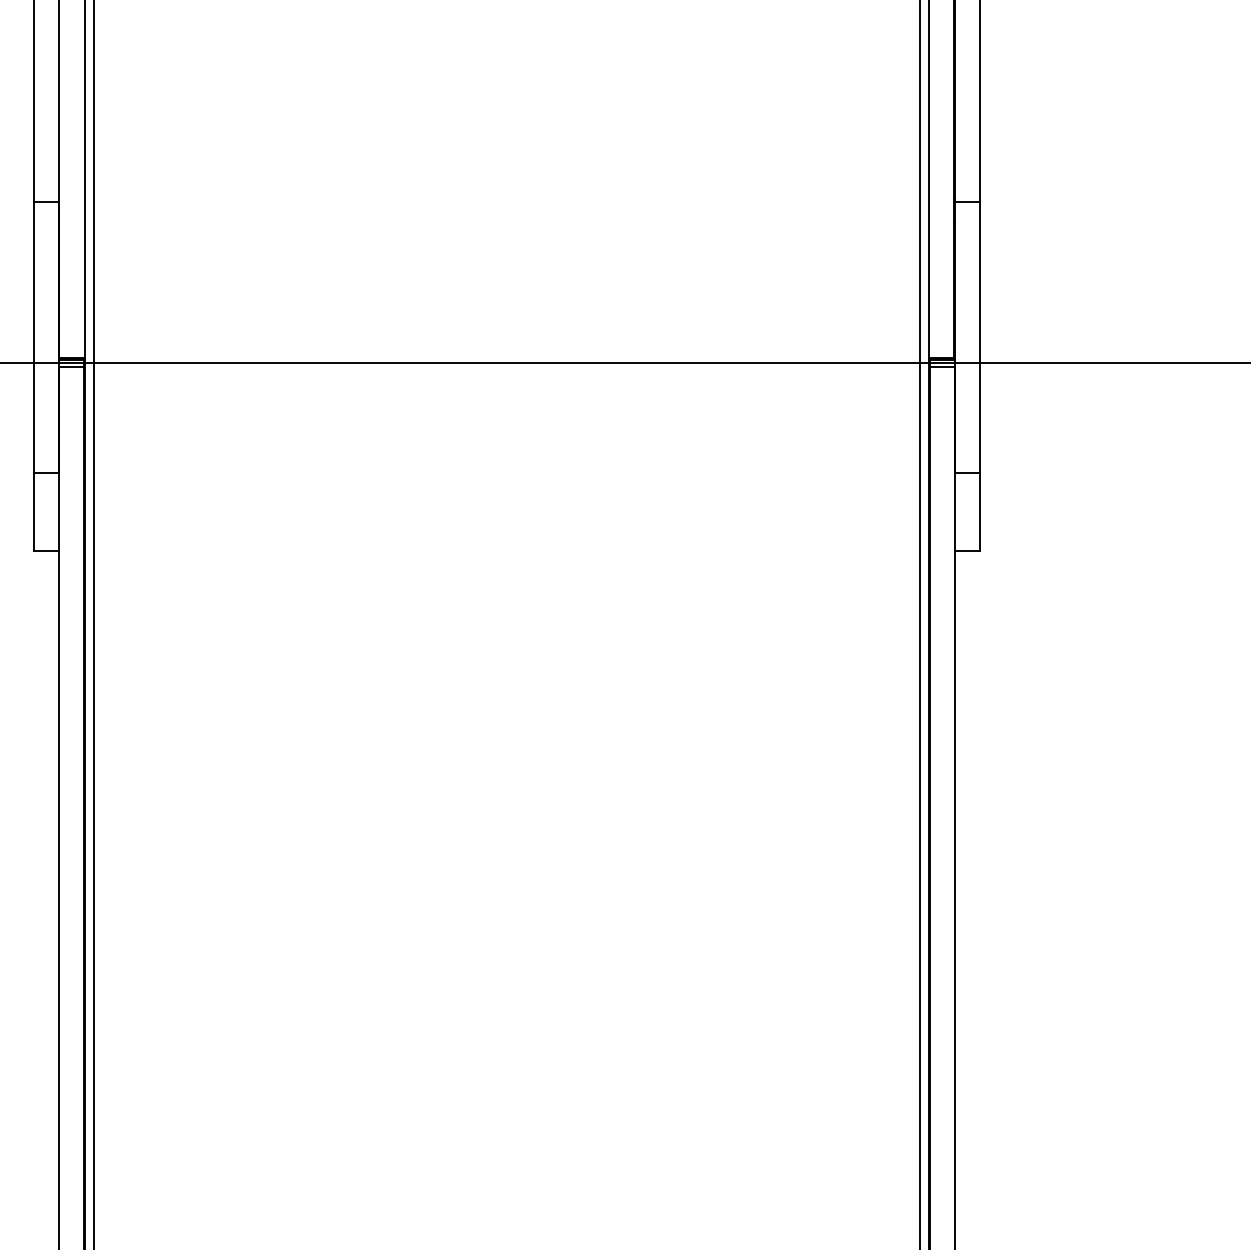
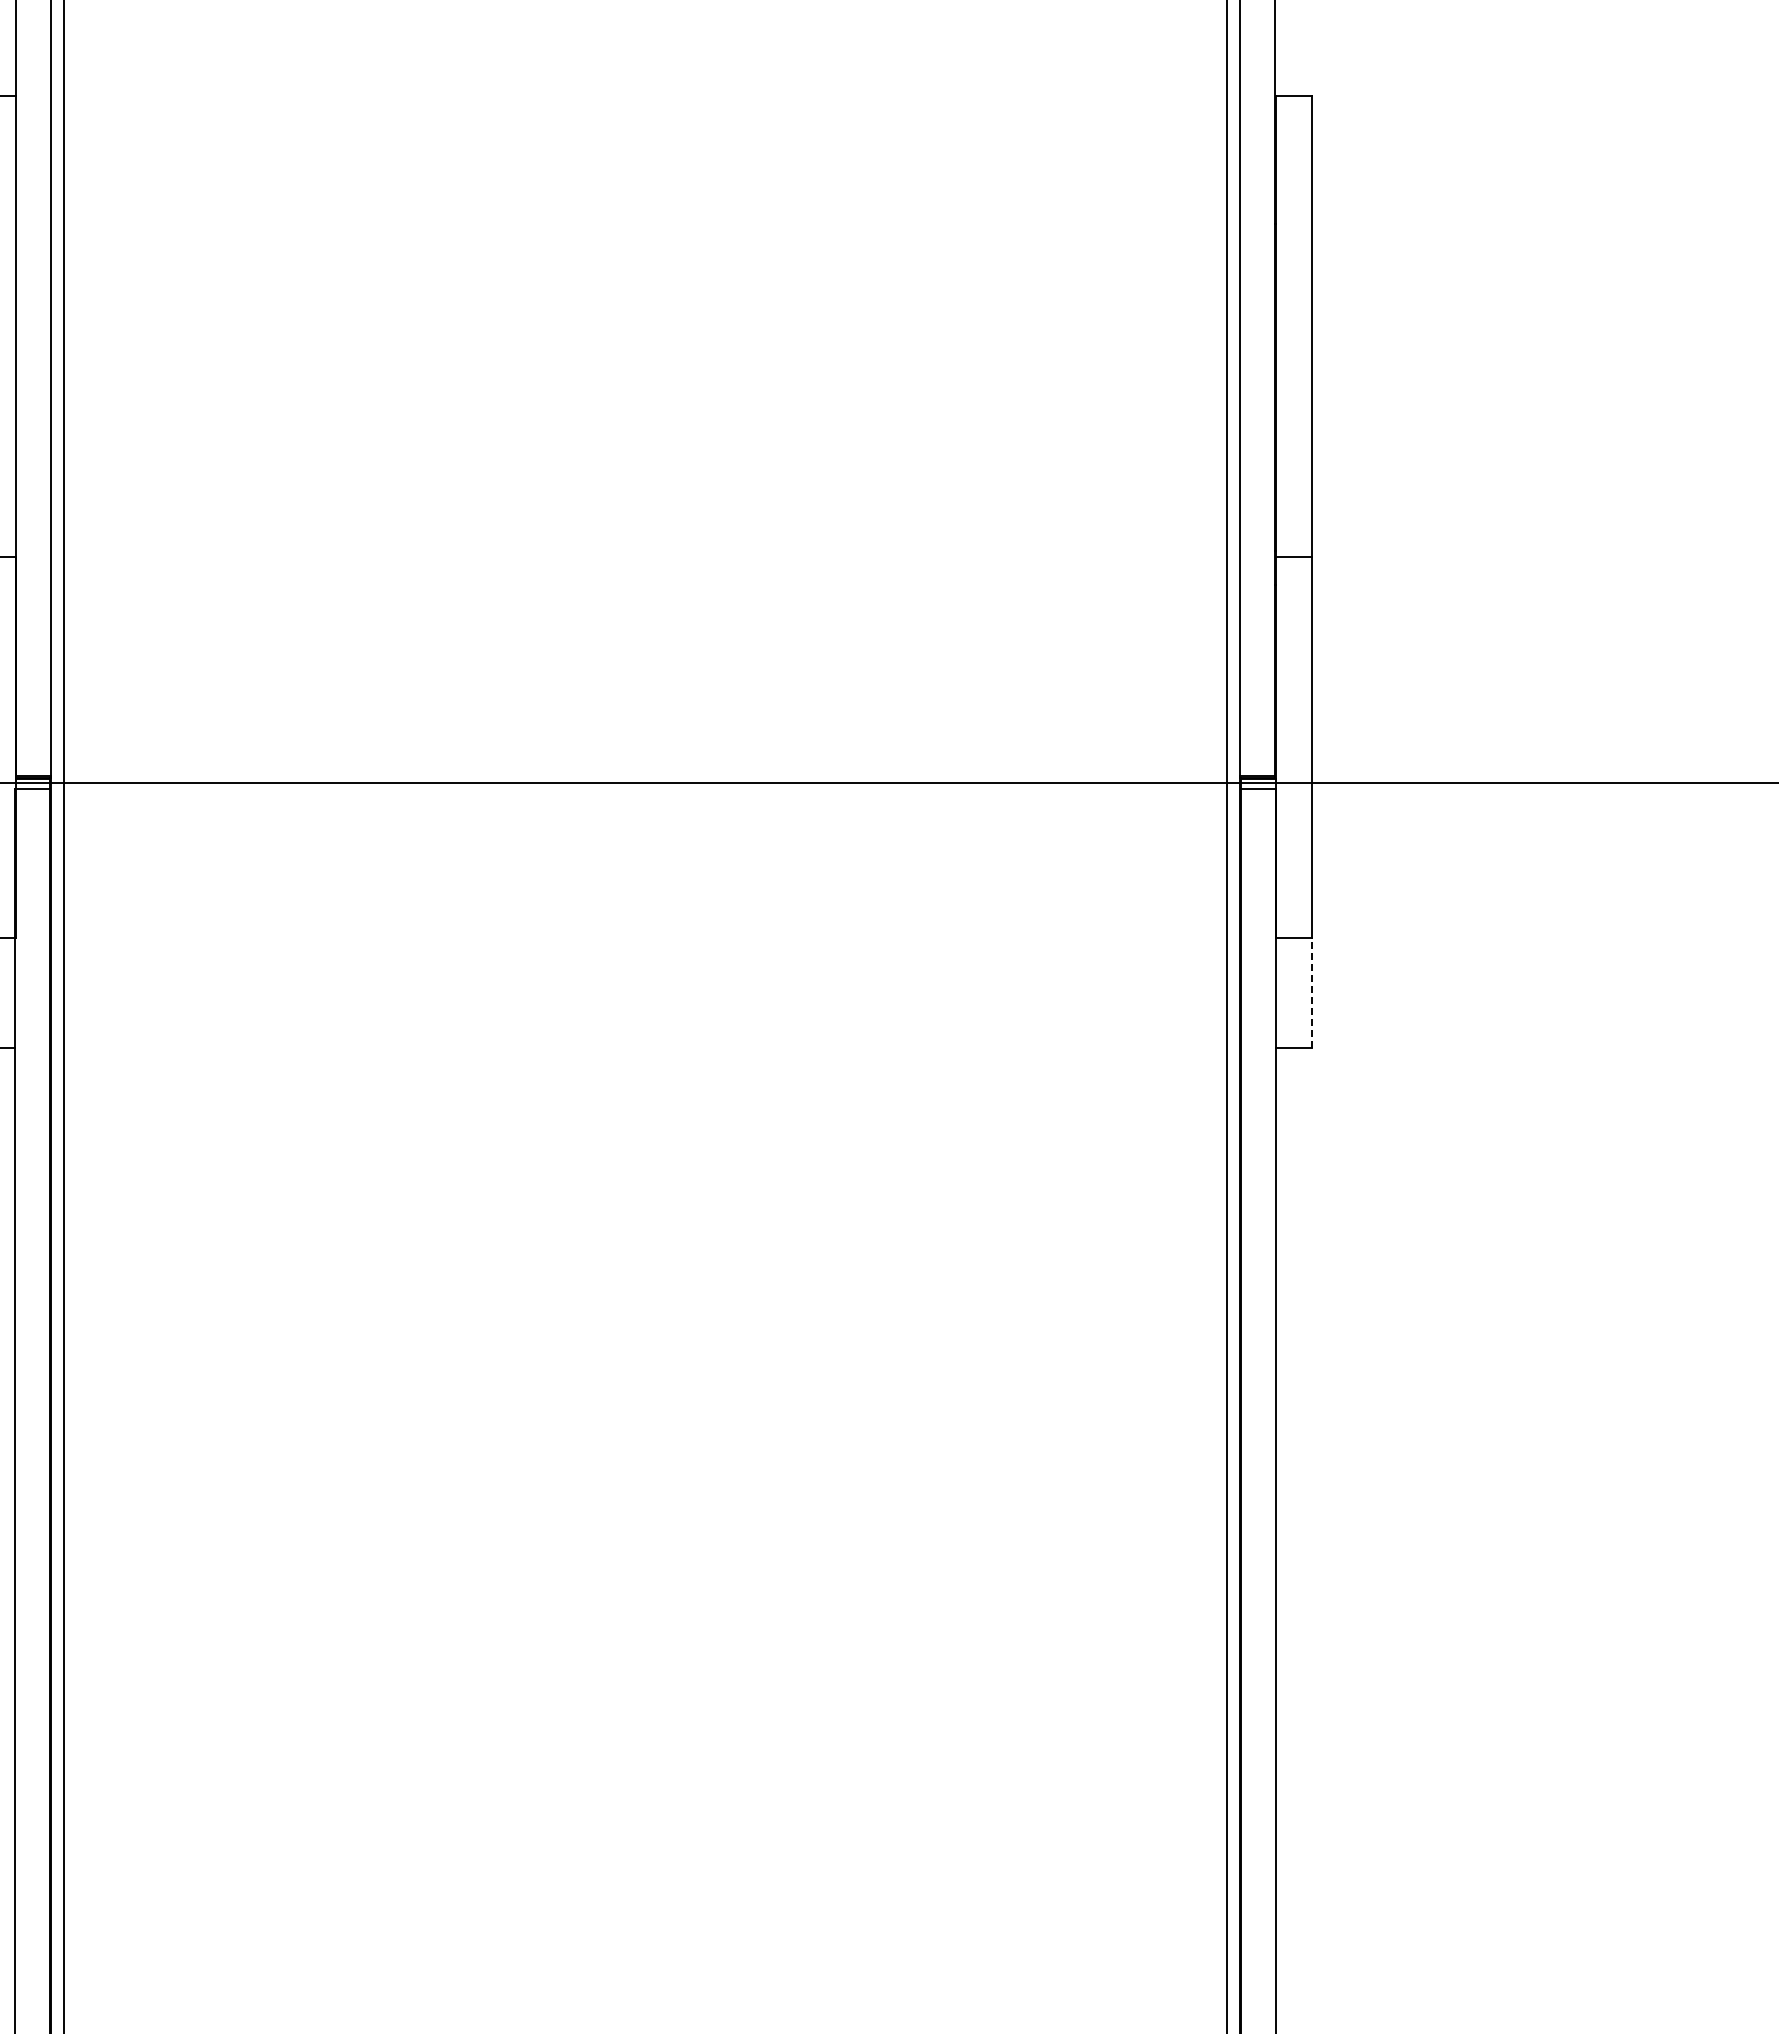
line: (979, 512) -> (1311, 993), solid -> dashed

